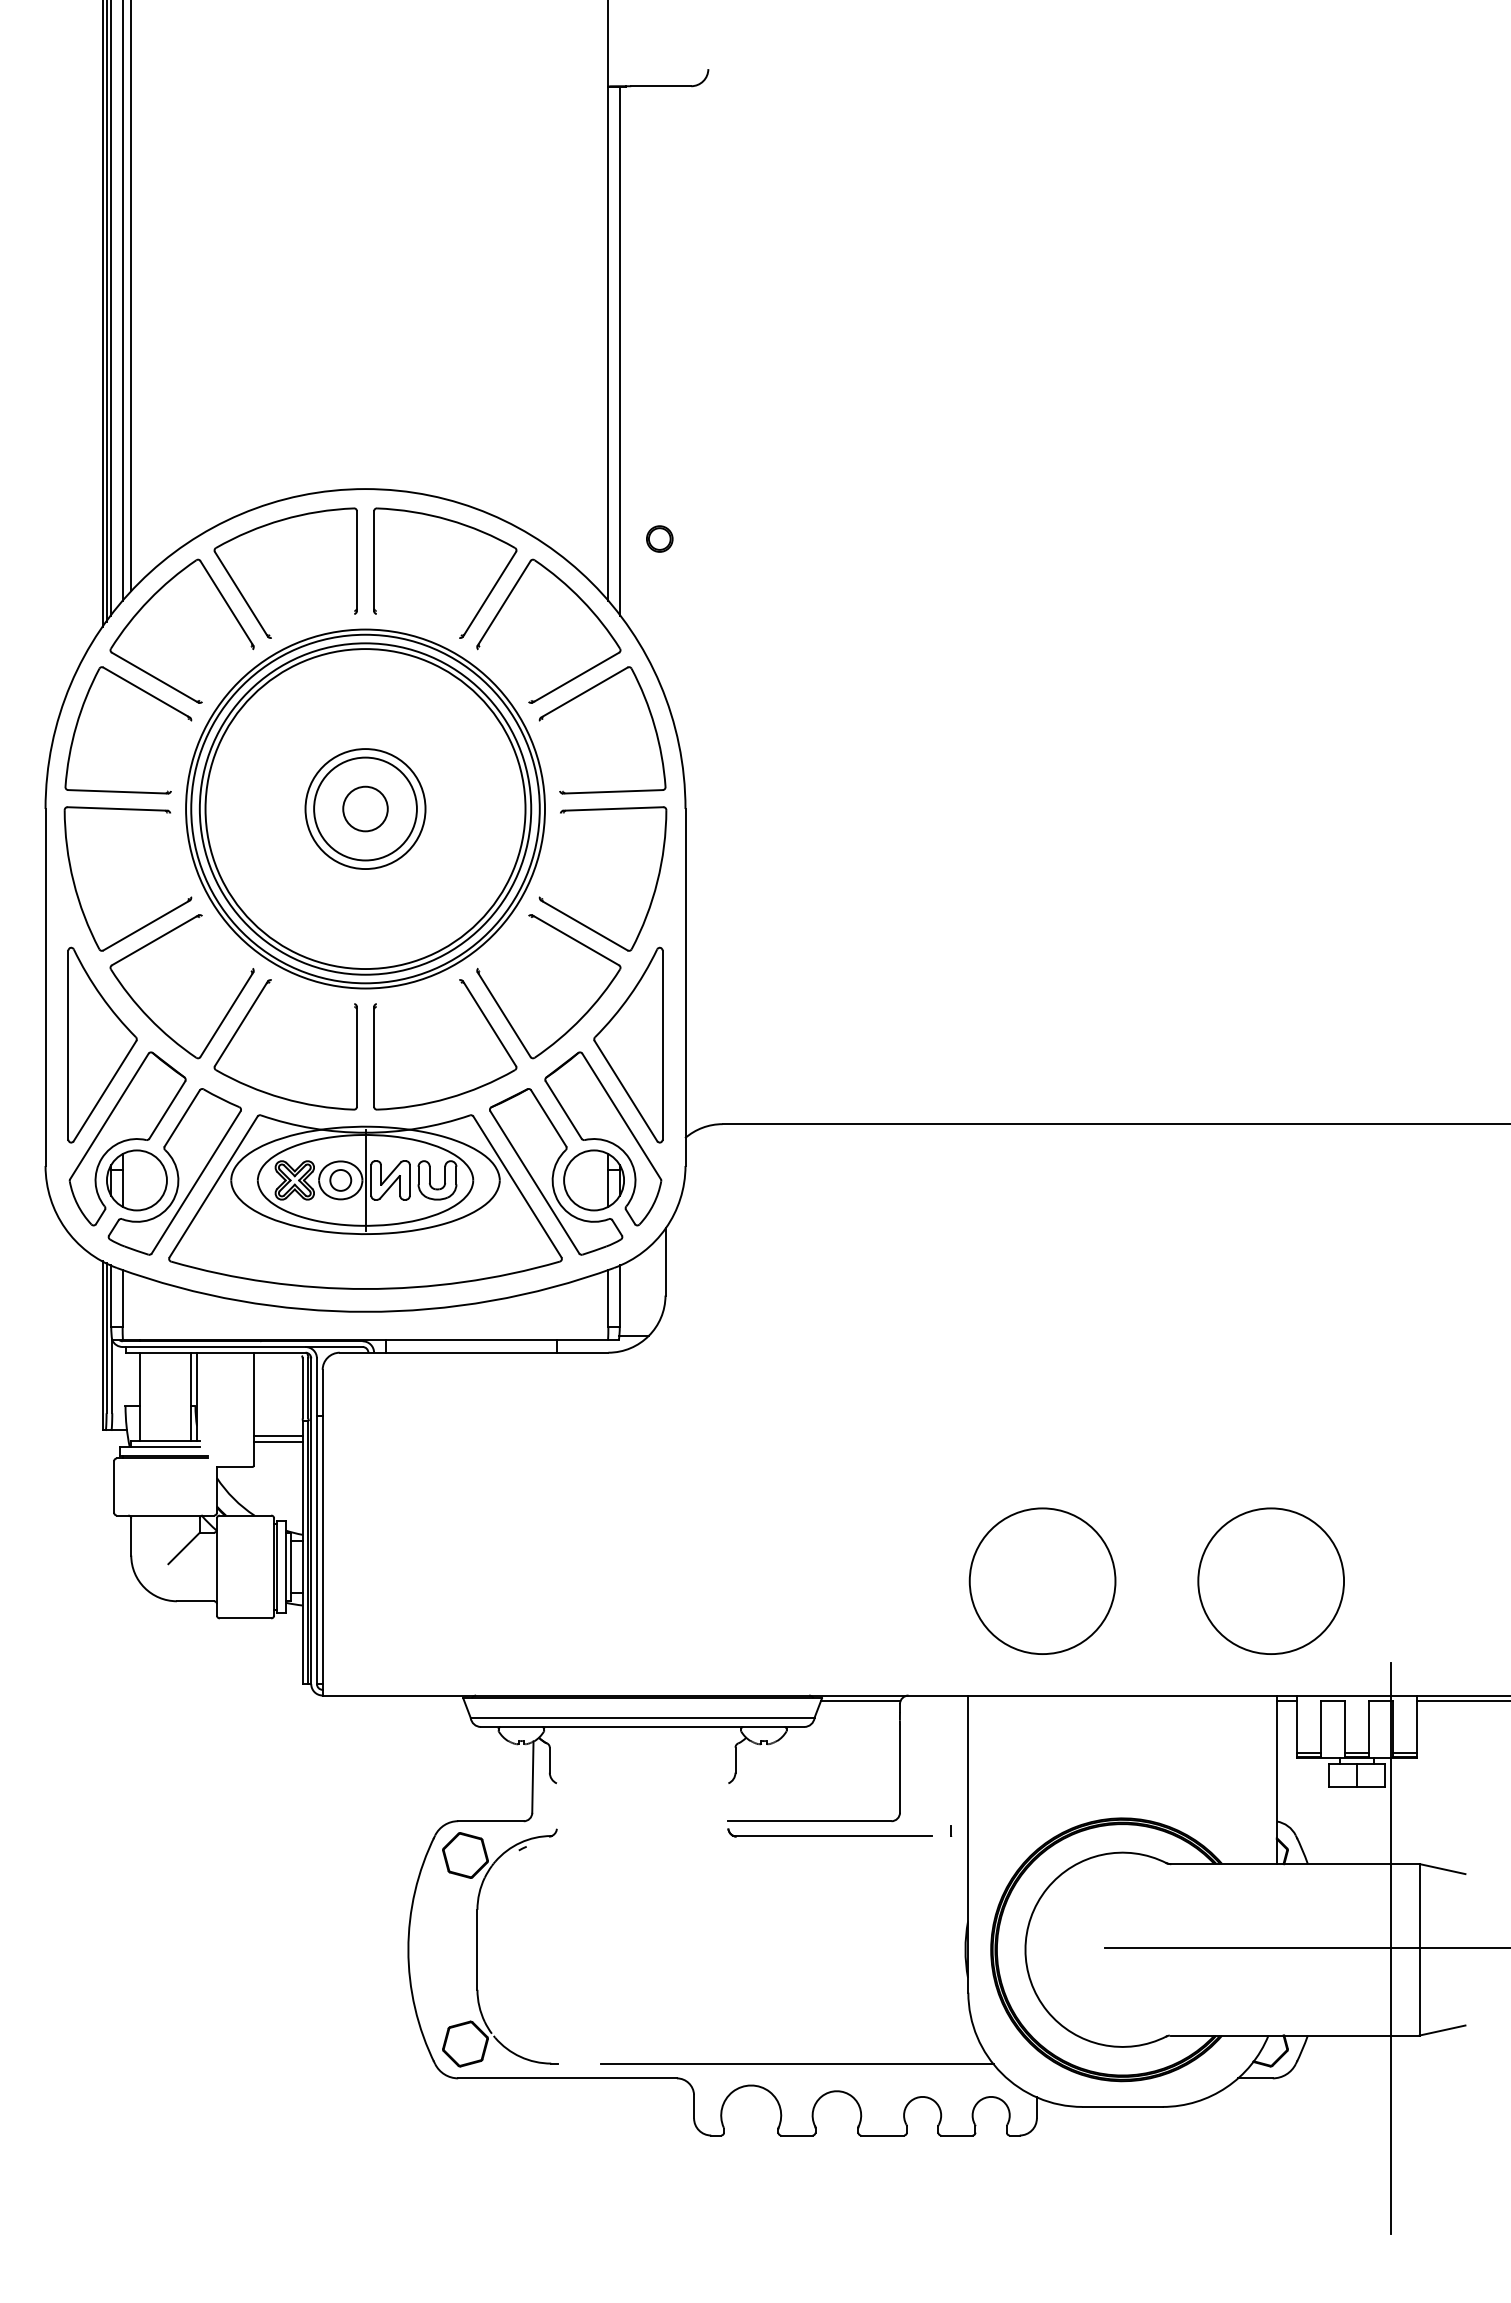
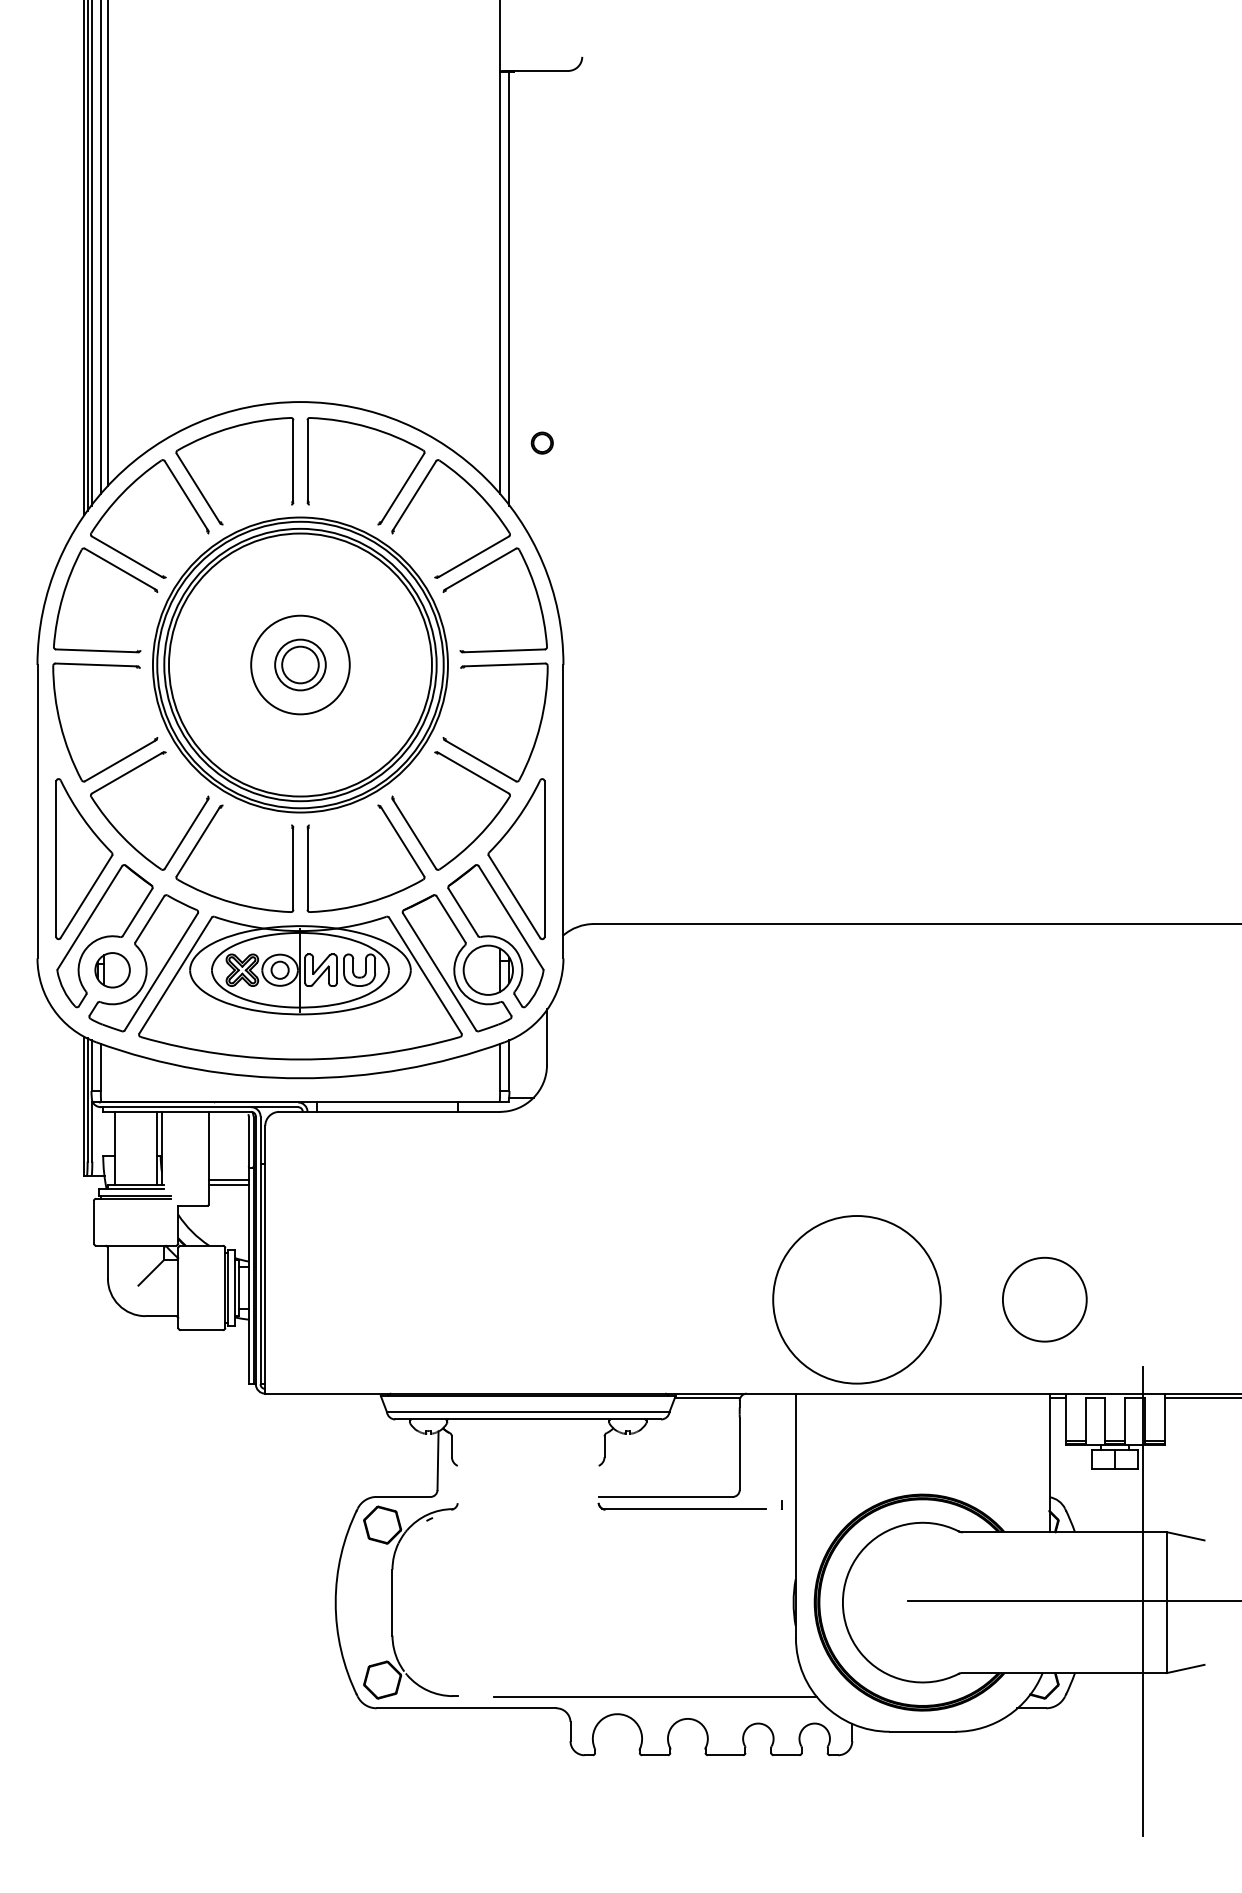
circle: (365, 808) -> (300, 664), size x0.6
part: (136, 1180) -> (112, 970), size x0.7
circle: (1042, 1580) -> (856, 1299), size x1.4
circle: (1271, 1581) -> (1045, 1299), size x0.7

